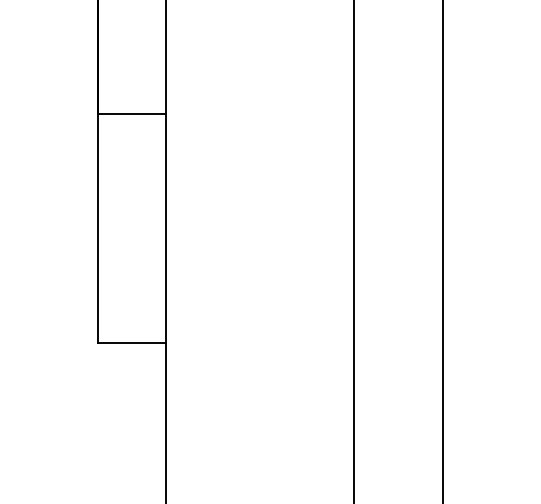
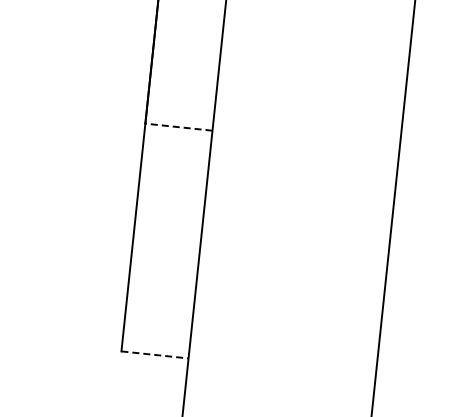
line: (131, 114) -> (178, 127), solid -> dashed
line: (131, 343) -> (154, 355), solid -> dashed

